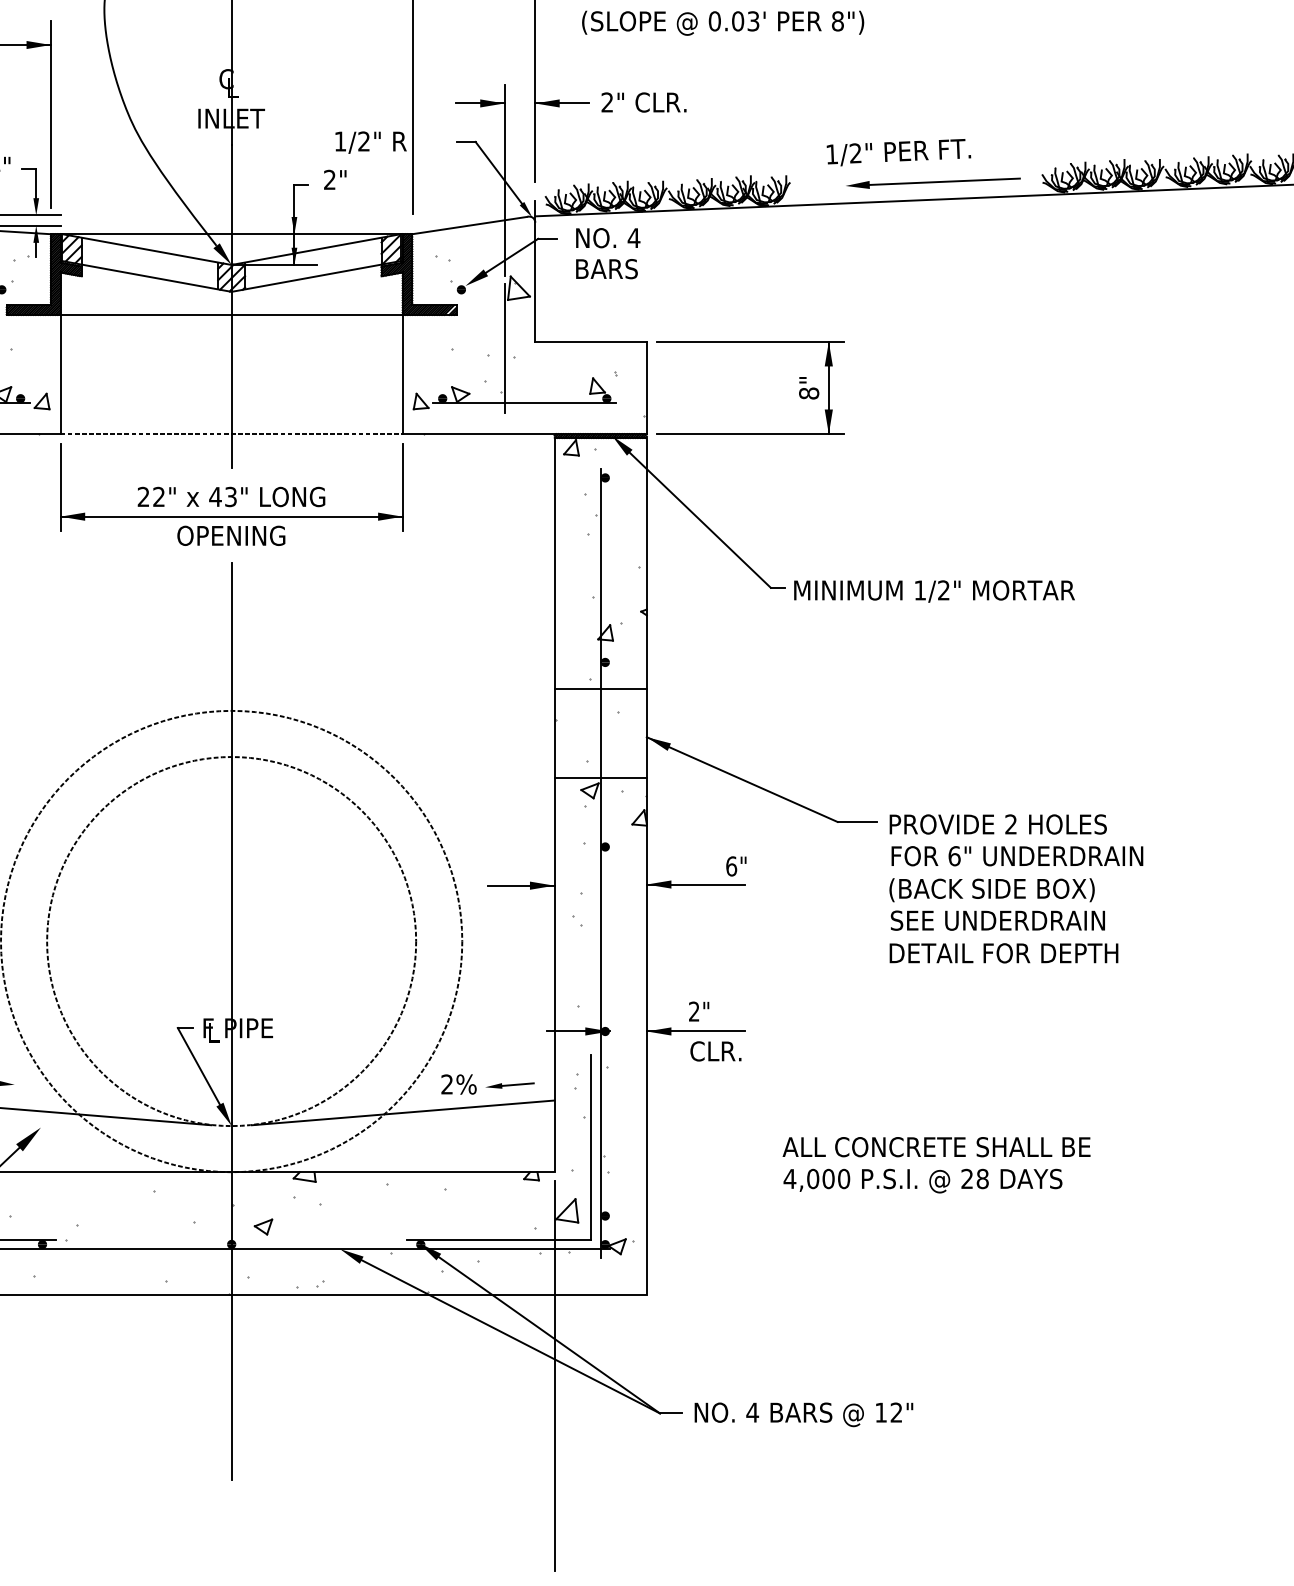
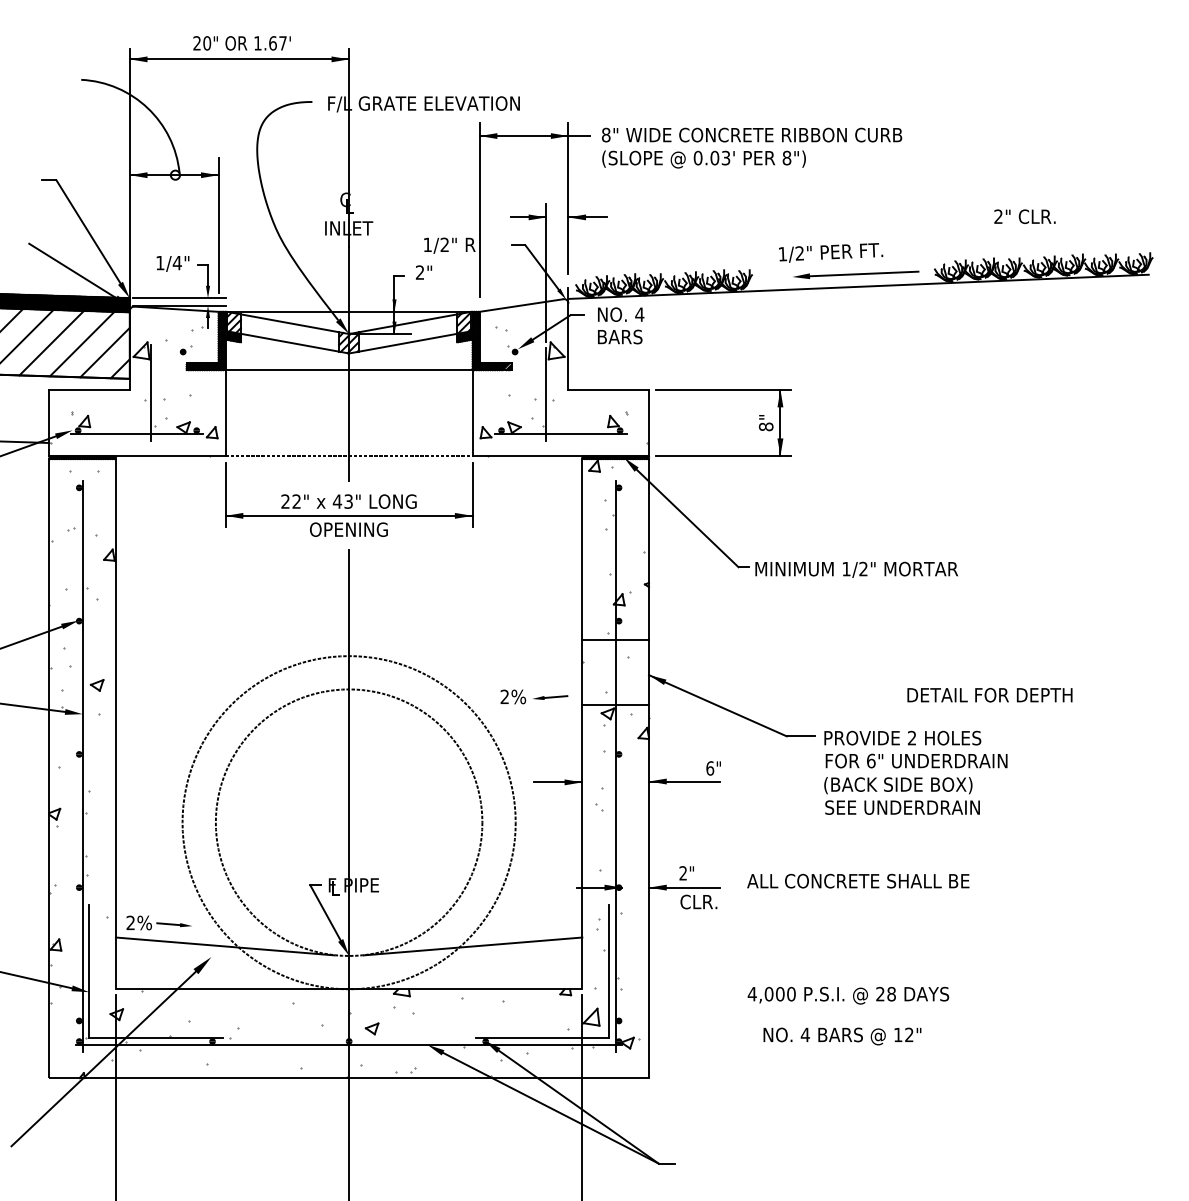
text: (643, 102) -> (1024, 216), moved
text: (1003, 953) -> (989, 695), moved
part: (488, 1083) -> (534, 696), moved
text: (936, 1146) -> (858, 880), moved
text: (803, 1414) -> (842, 1036), moved

